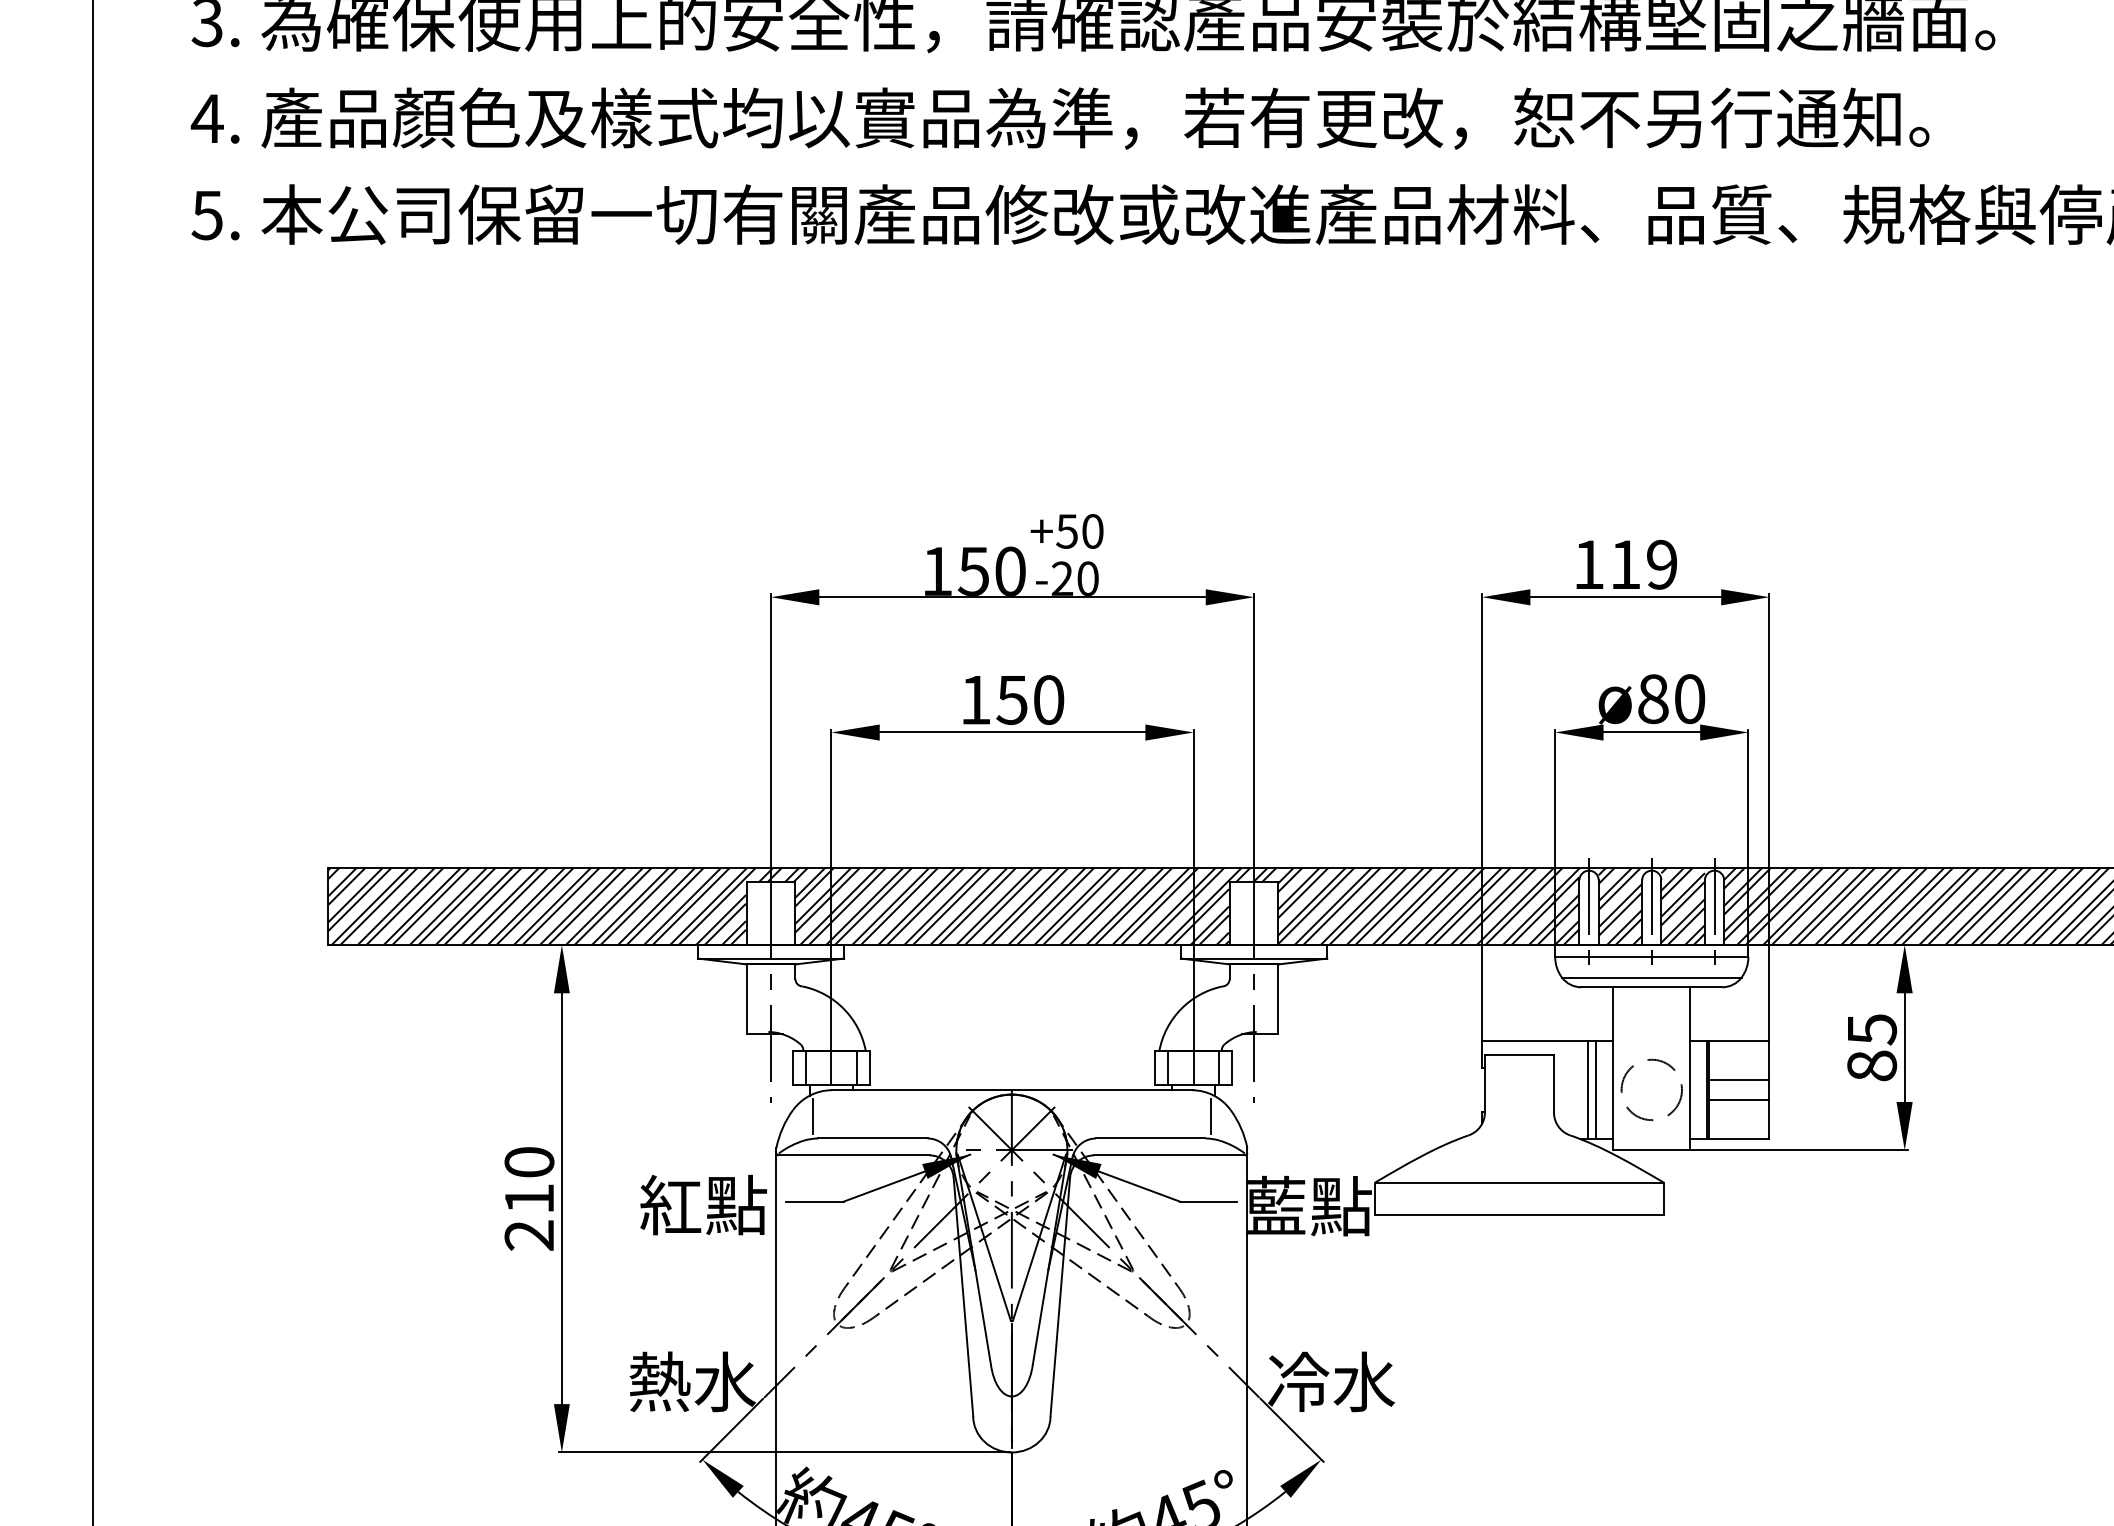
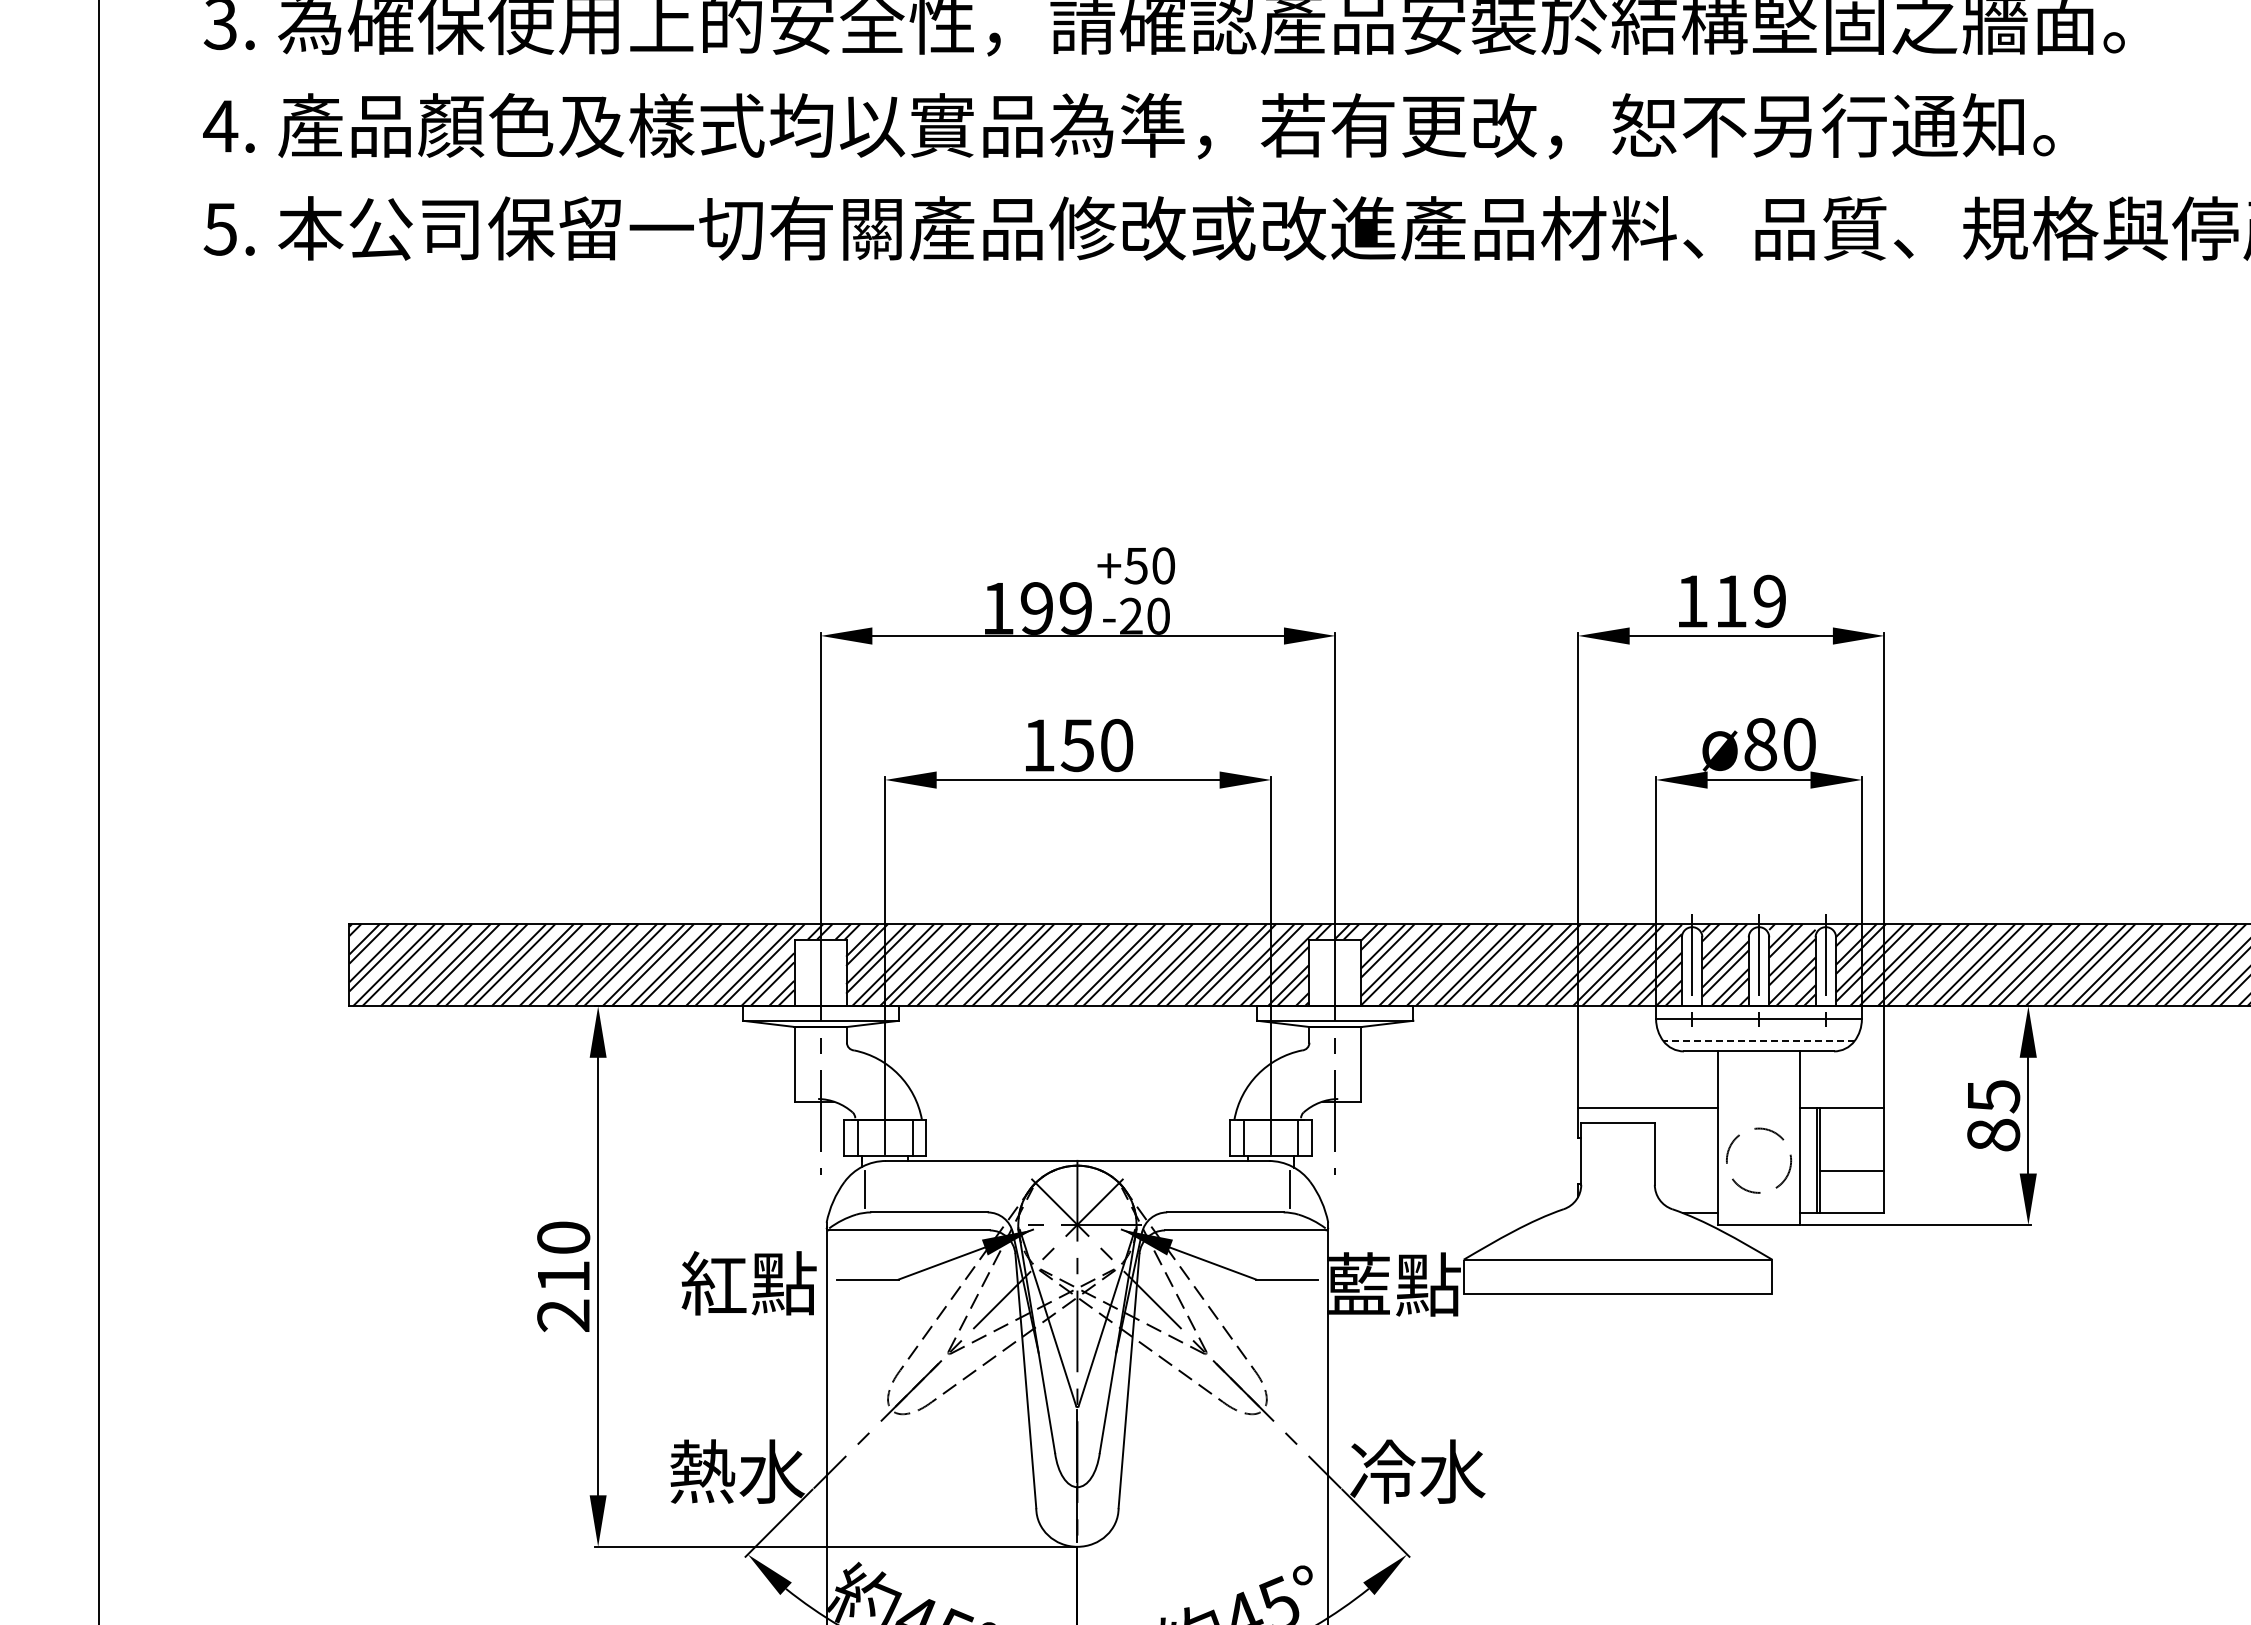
text: (991, 571) -> (1055, 608), 150 -> 199
line: (1652, 978) -> (1759, 1041), solid -> dashed
line: (1738, 1080) -> (1851, 1150), removed
line: (1588, 1089) -> (1691, 1160), removed
line: (1595, 1089) -> (1699, 1160), removed

